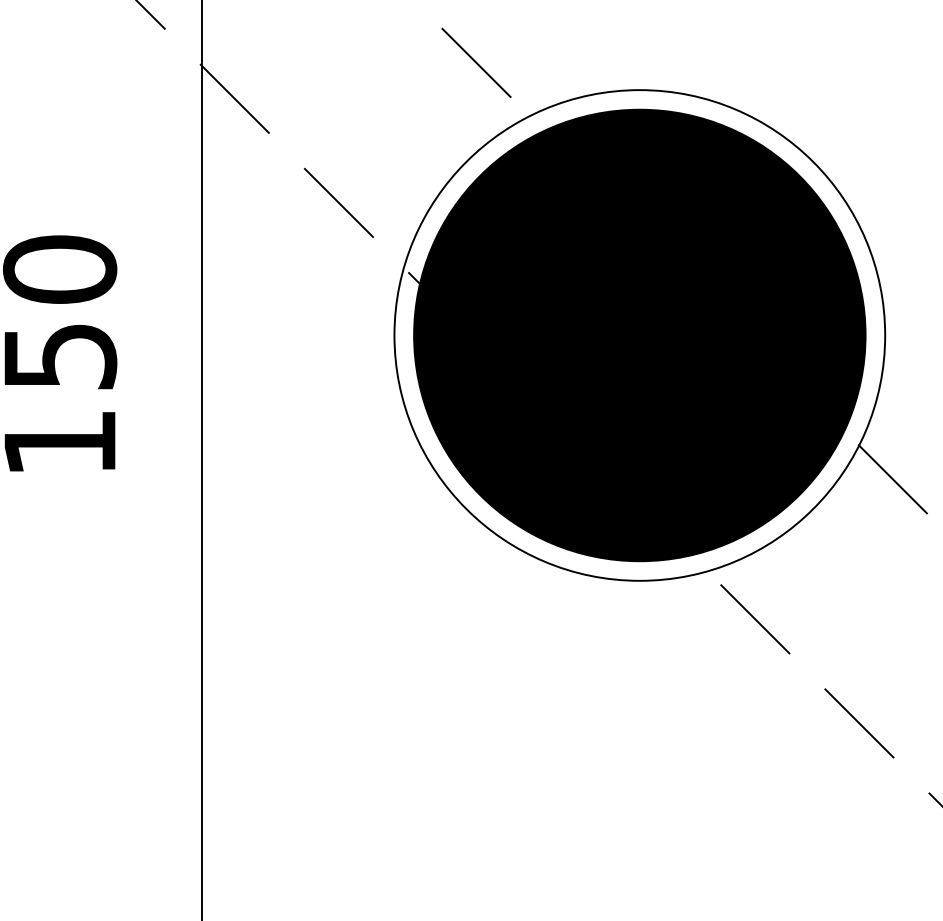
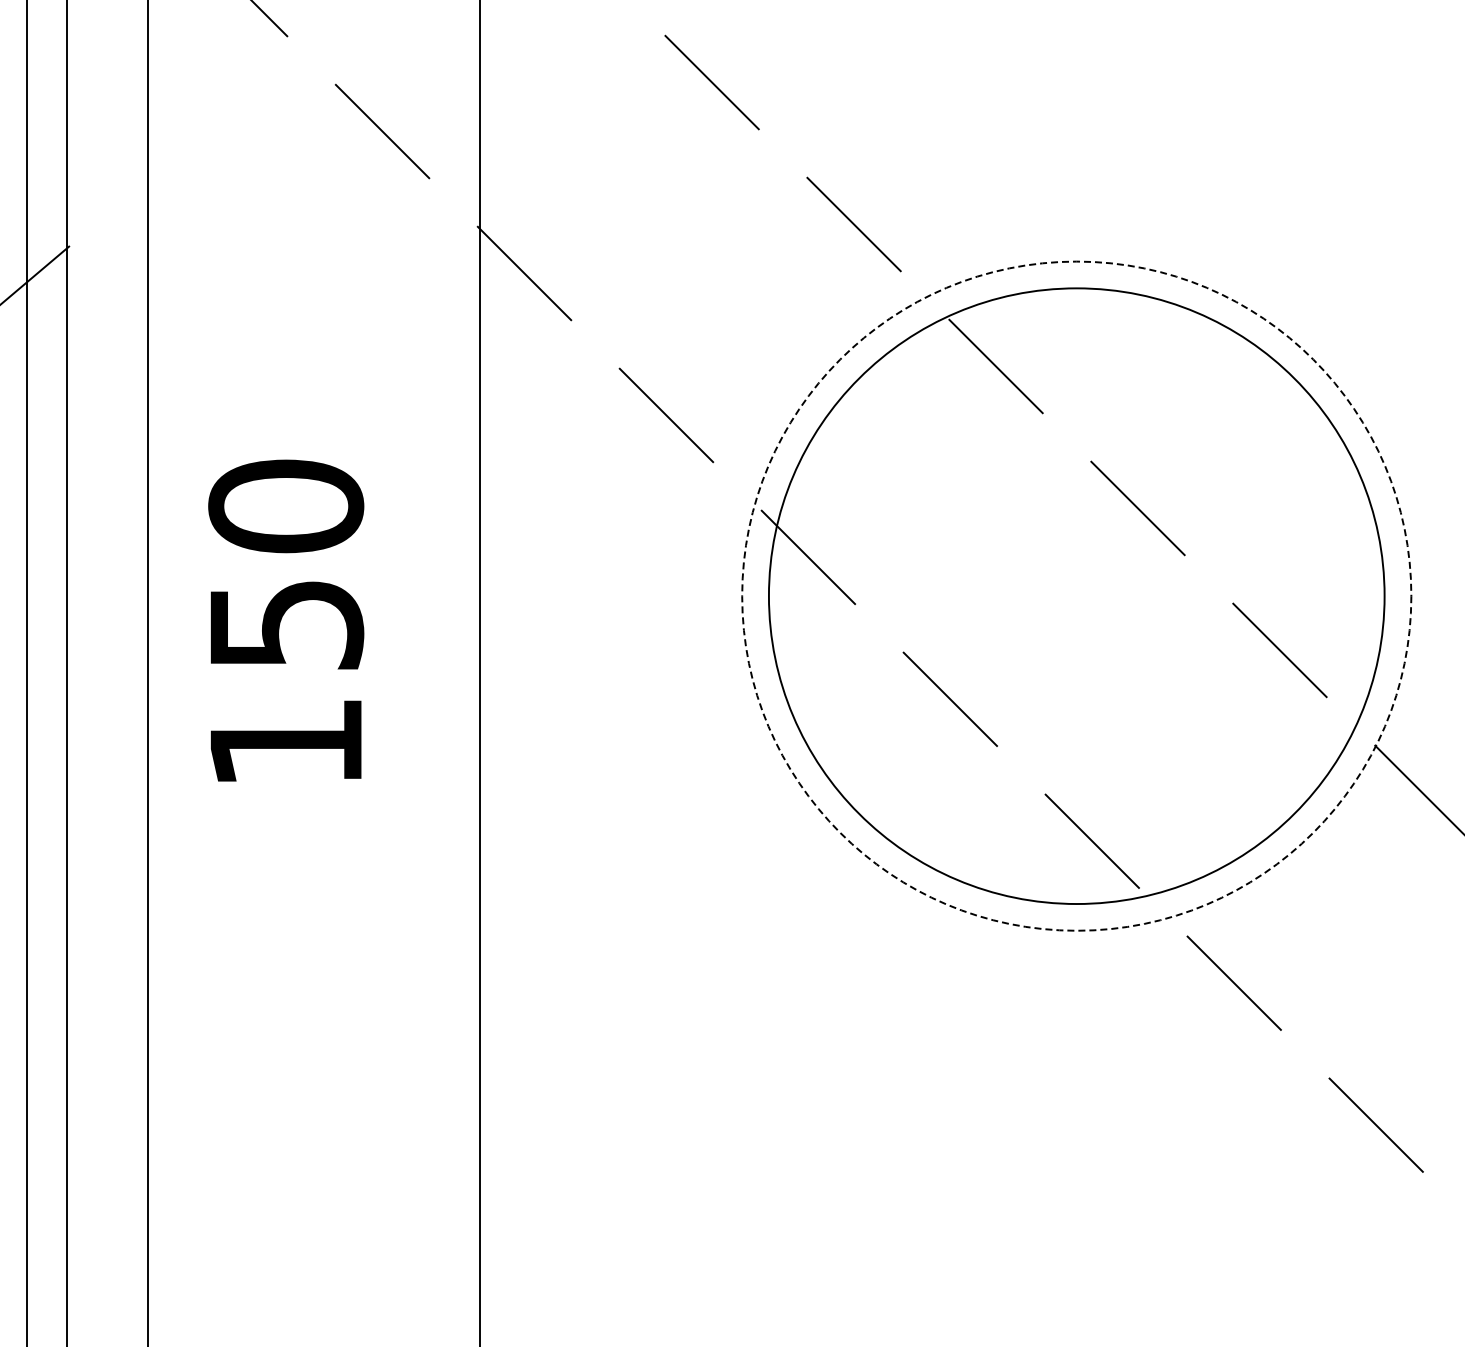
circle: (639, 334) -> (1076, 595), solid -> dashed
fill: (639, 335) -> (1076, 596), removed

